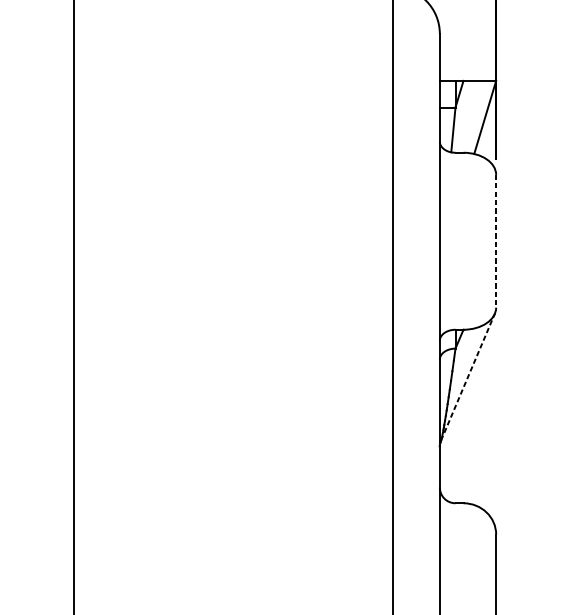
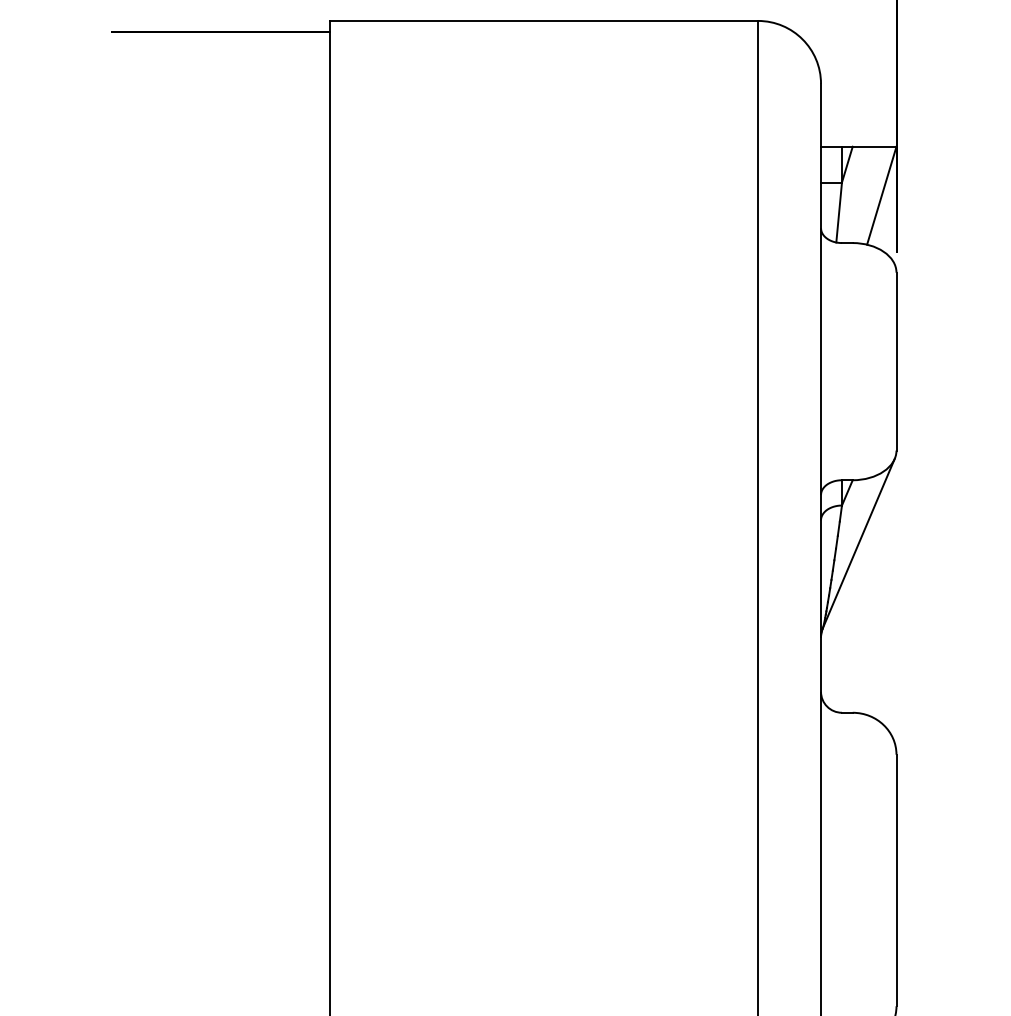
line: (496, 241) -> (896, 361), dashed -> solid
line: (467, 376) -> (858, 543), dashed -> solid

